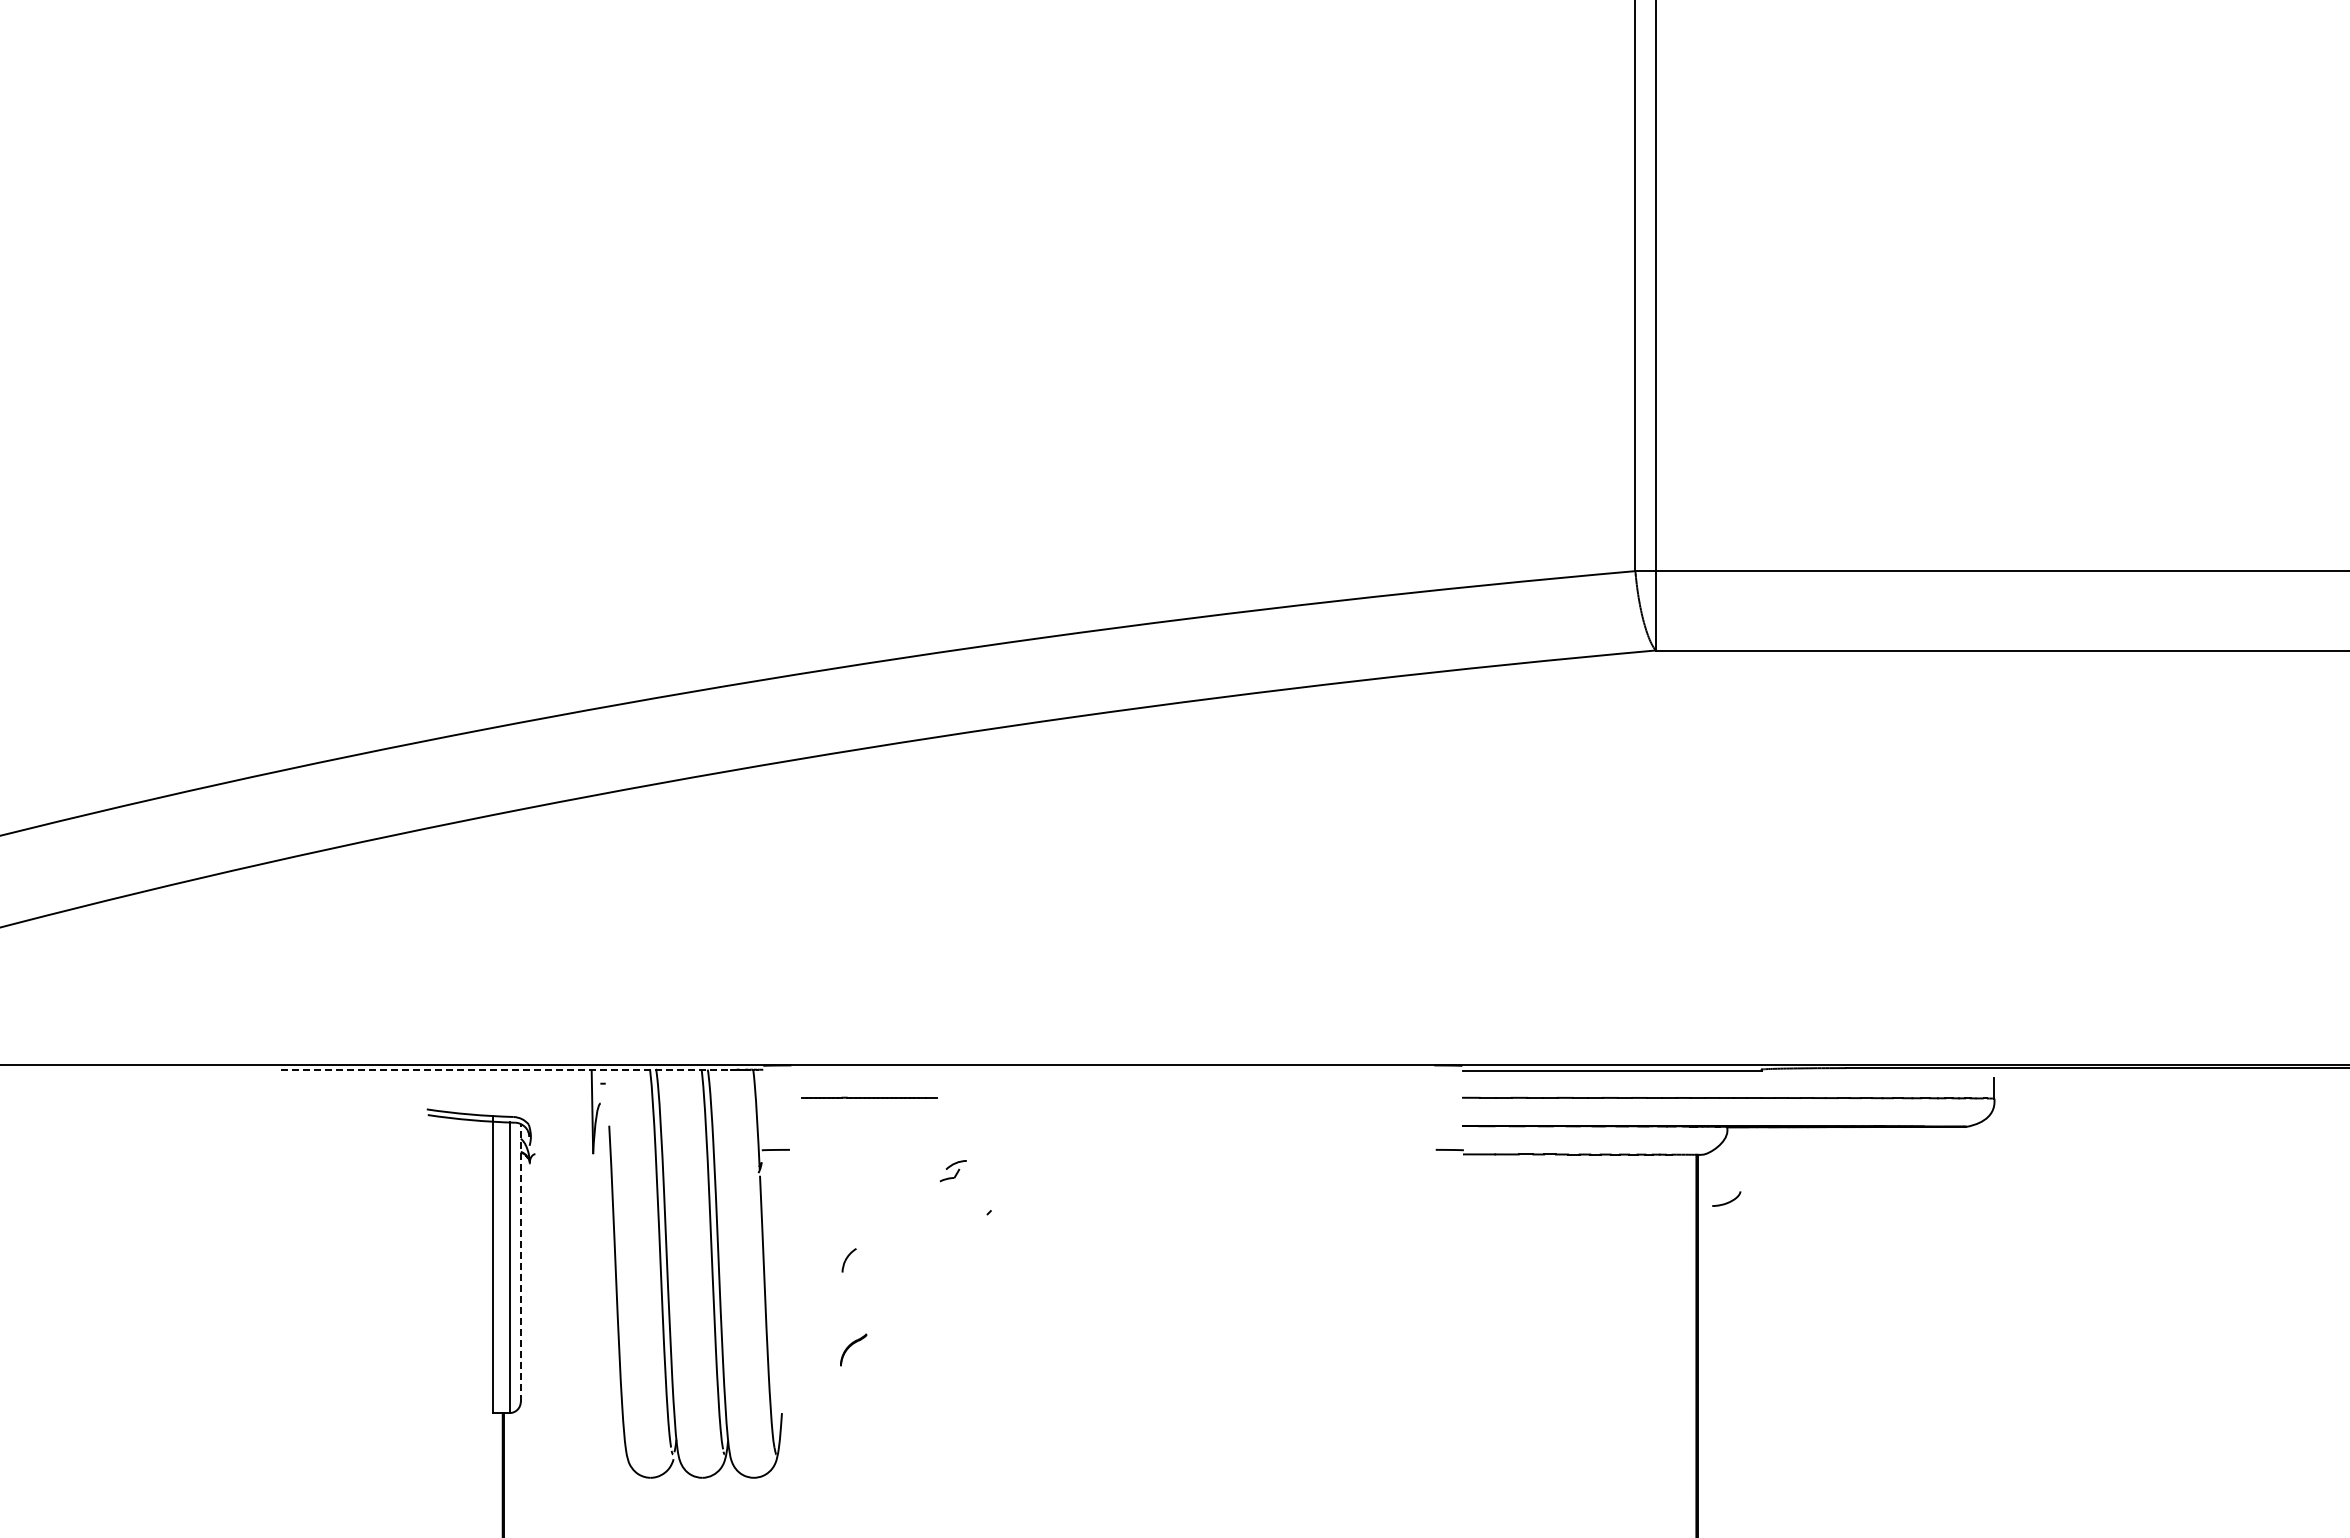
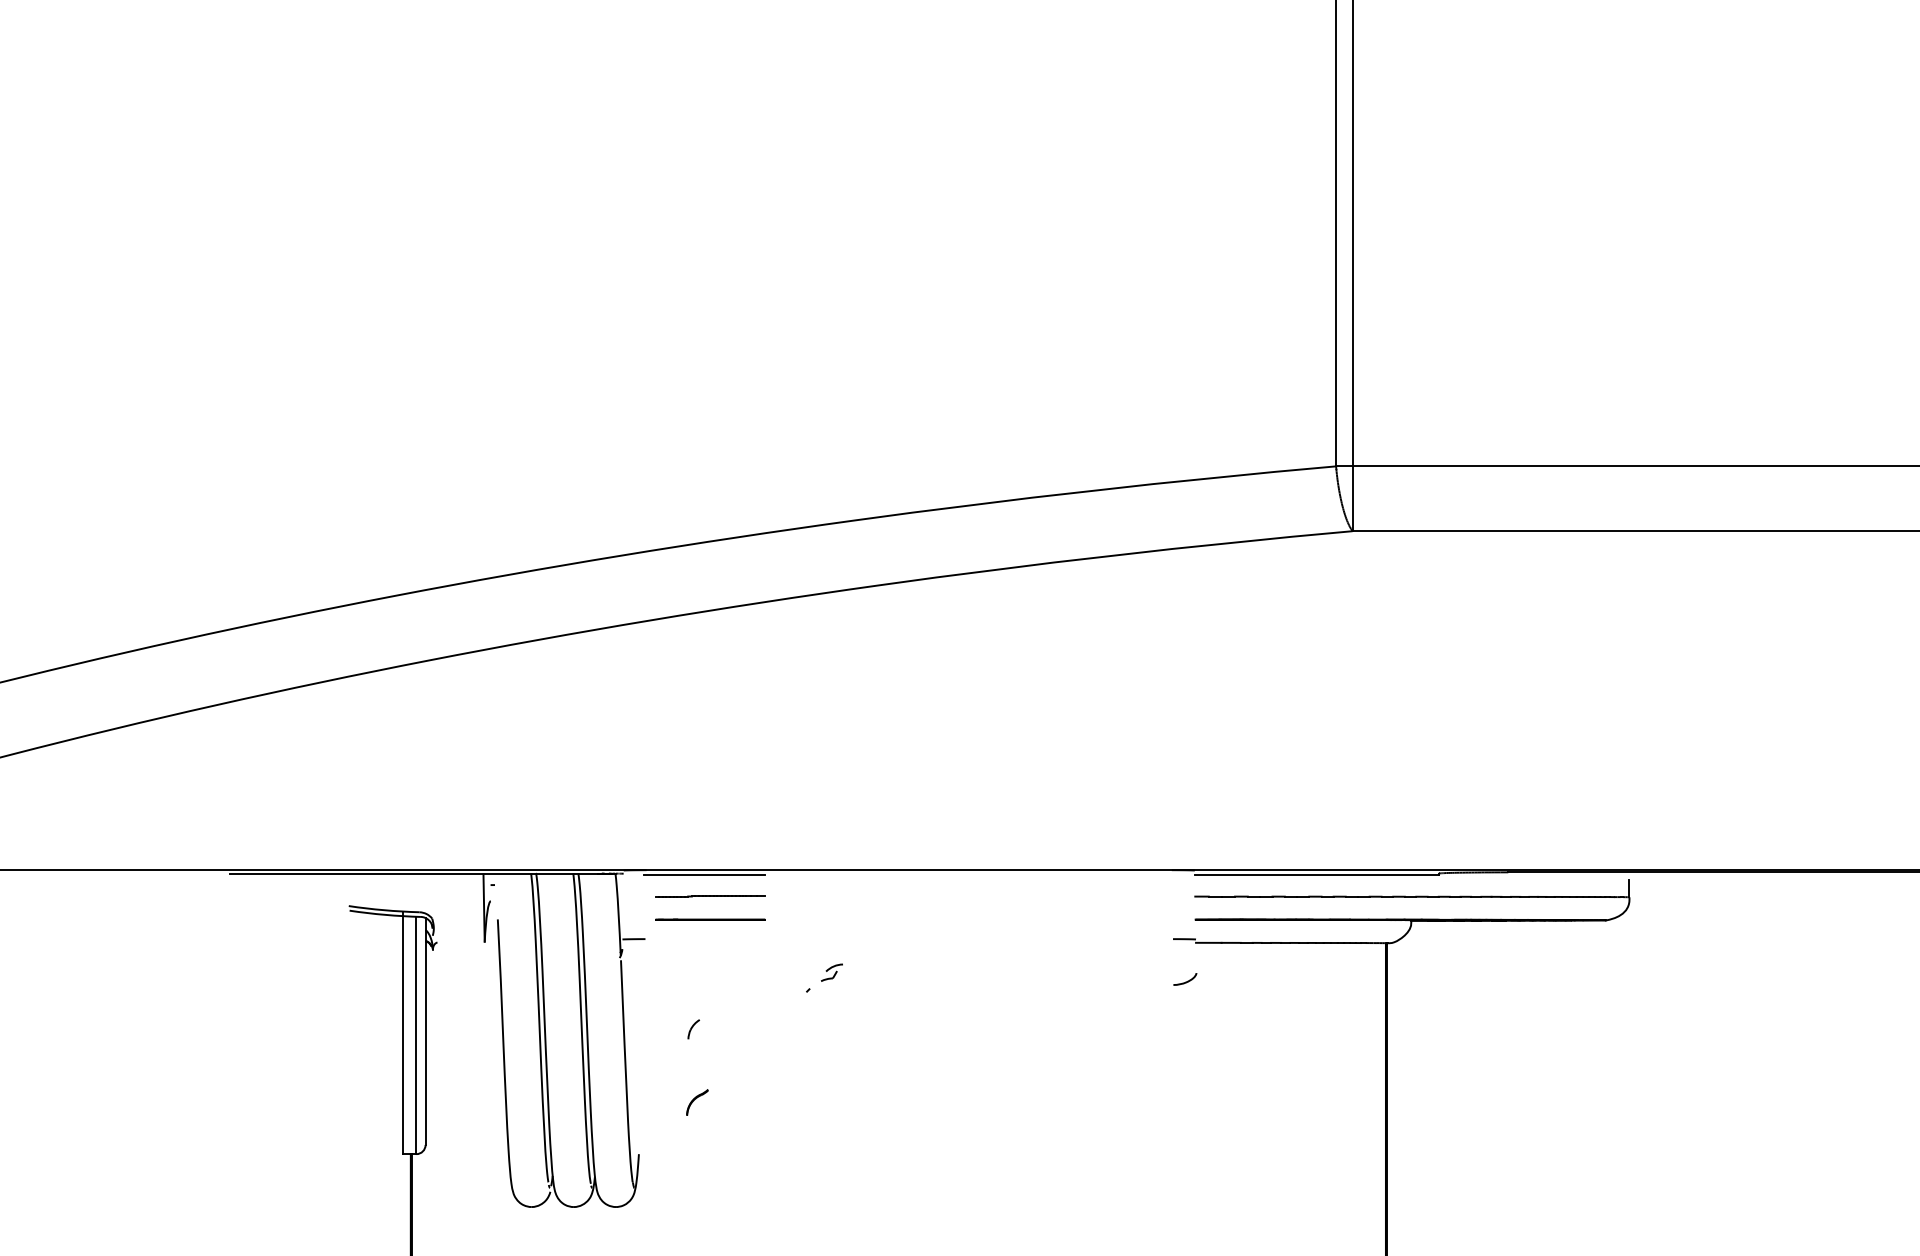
line: (506, 1069) -> (413, 873), dashed -> solid
line: (861, 1071) -> (703, 875), added
line: (869, 1125) -> (710, 919), added
part: (952, 1171) -> (831, 973), moved
curve: (1728, 1201) -> (1186, 981), moved
line: (520, 1262) -> (425, 1031), dashed -> solid

